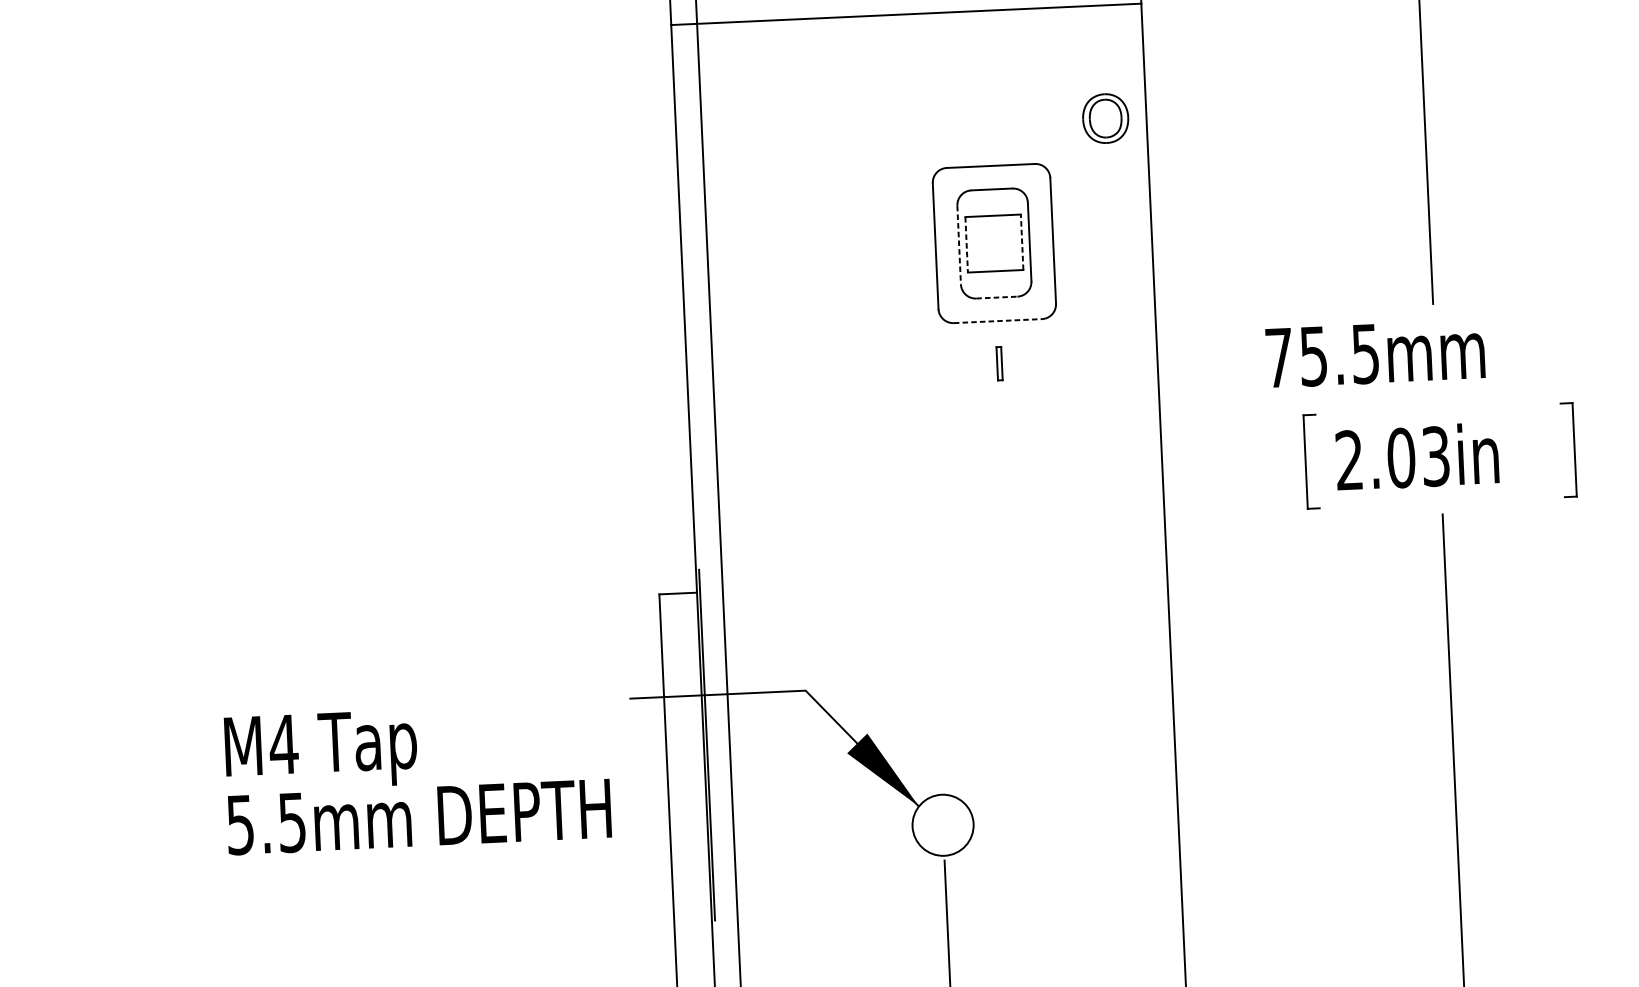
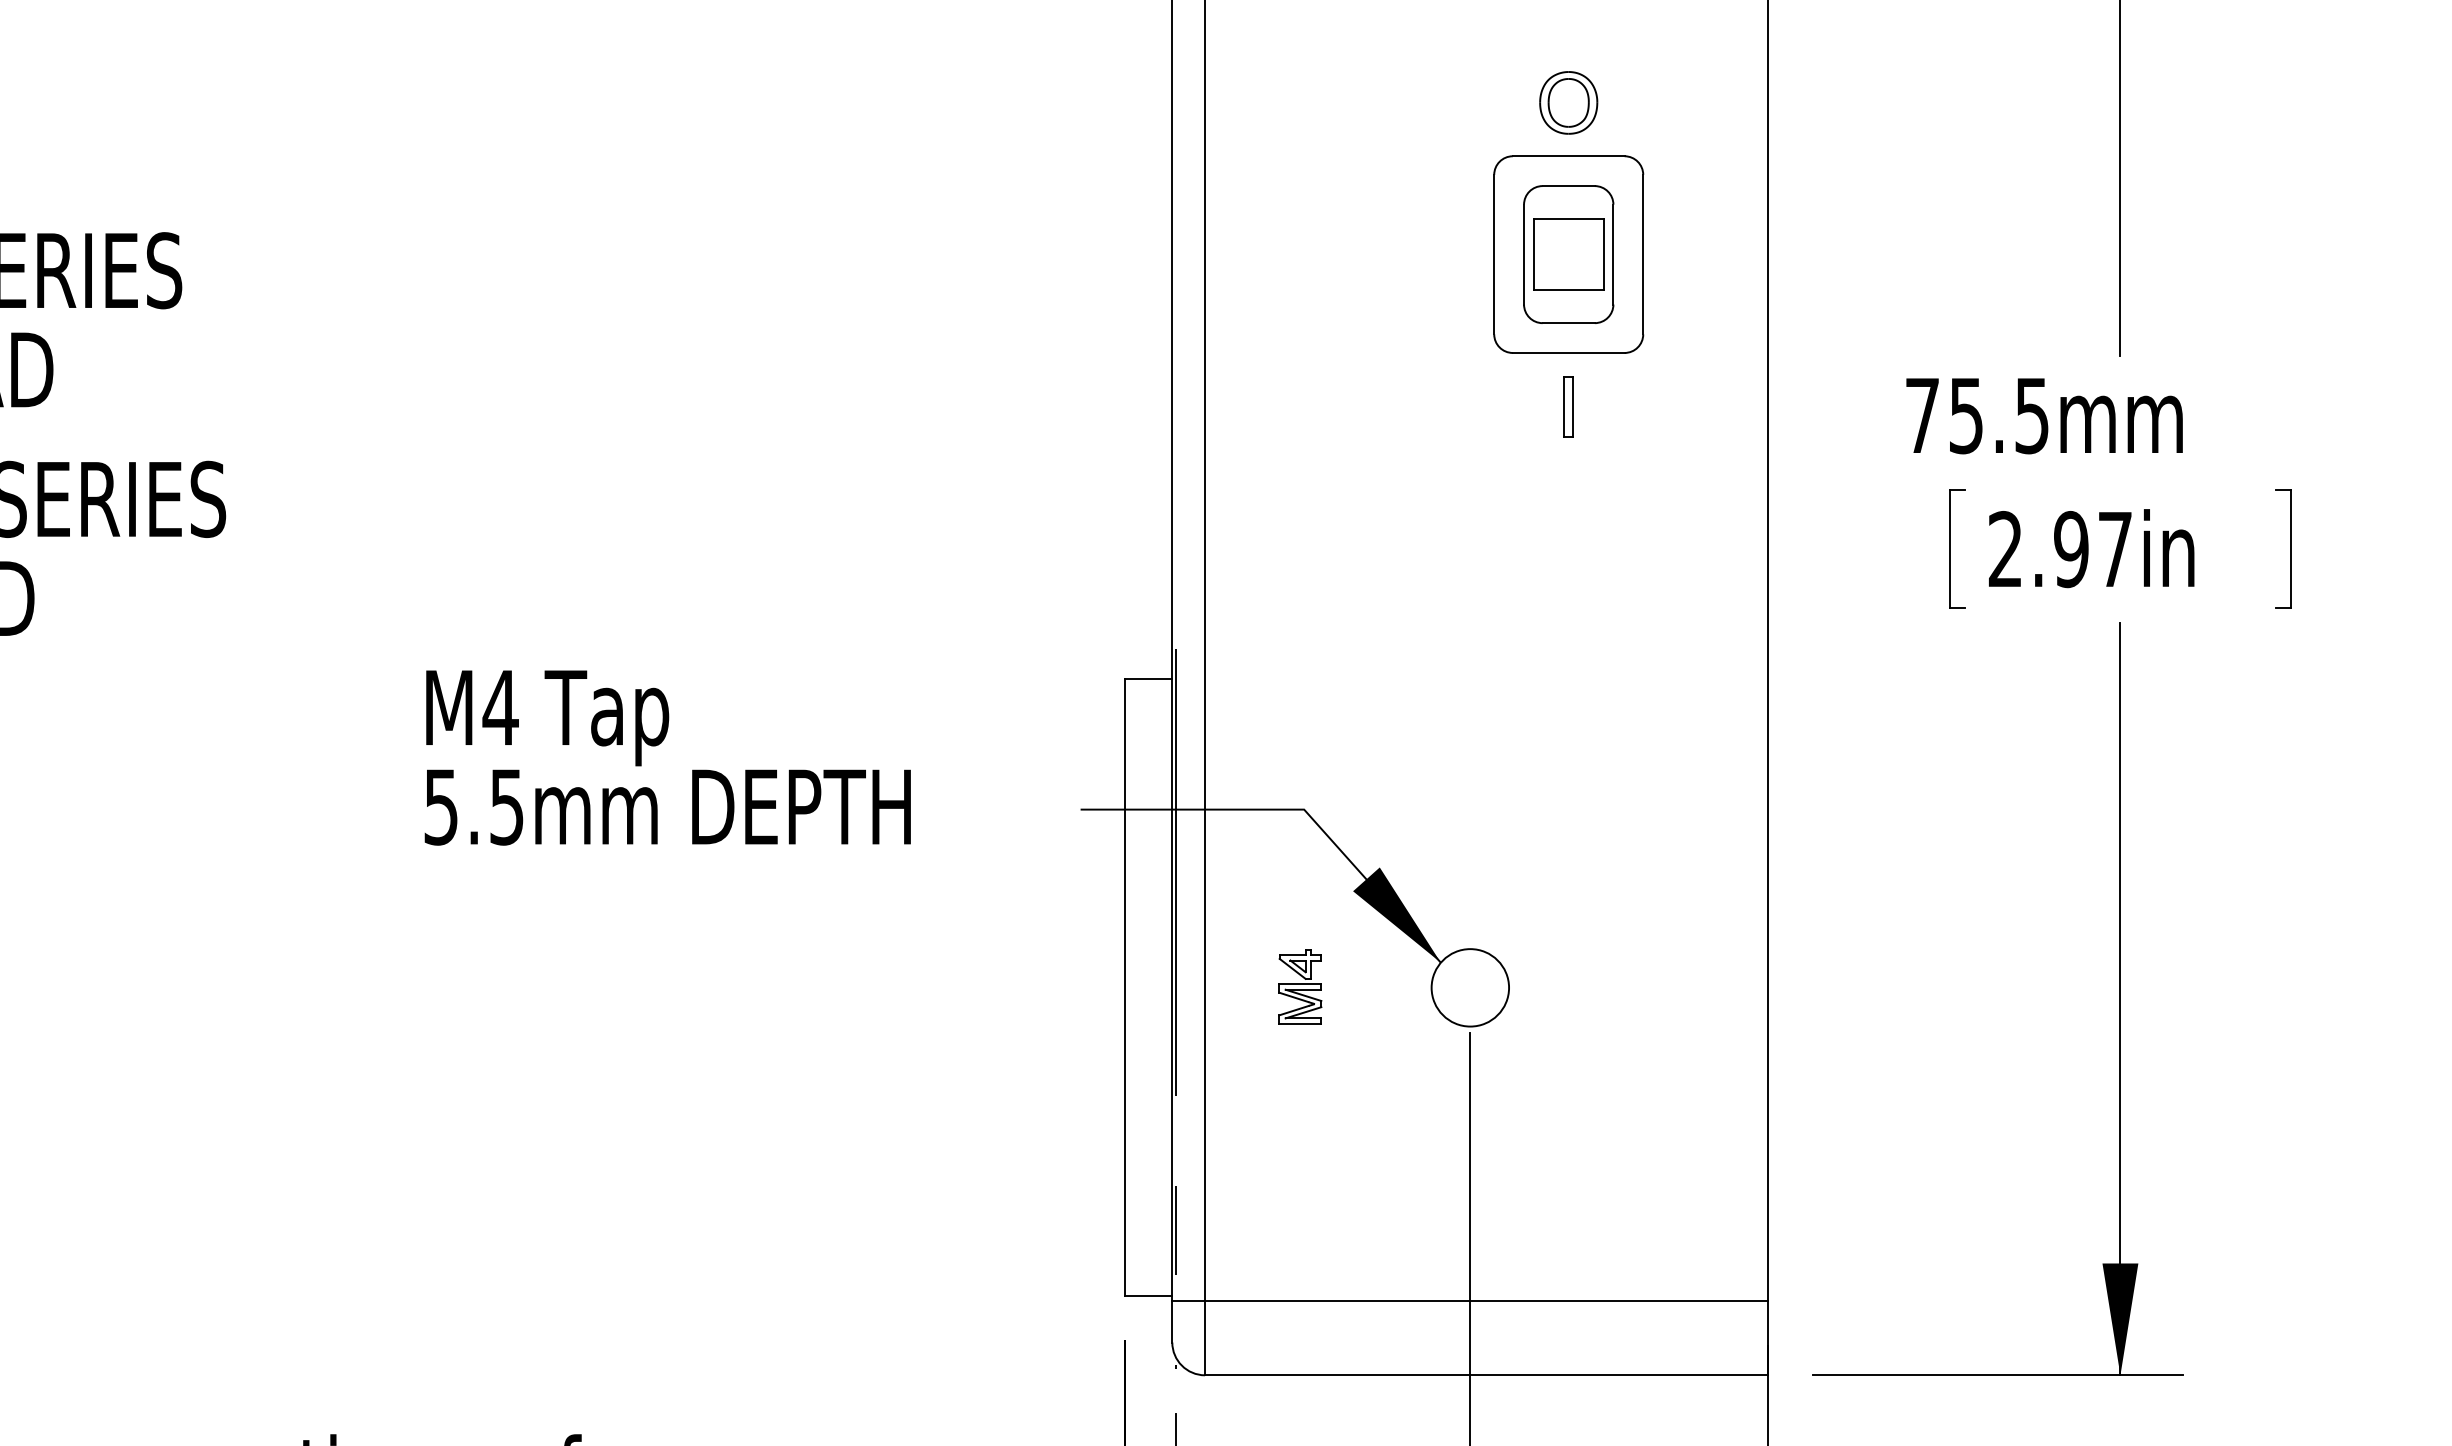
part: (1105, 118) -> (1568, 102), moved
line: (1021, 242) -> (1603, 254), dashed -> solid
line: (959, 245) -> (1524, 254), dashed -> solid
line: (966, 245) -> (1533, 255), dashed -> solid
line: (997, 297) -> (1569, 323), dashed -> solid
line: (997, 320) -> (1568, 352), dashed -> solid
part: (999, 363) -> (1568, 406), size x1.43
text: (1418, 457) -> (2092, 549), 2.03in -> 2.97in
text: (417, 777) -> (667, 757), moved
part: (809, 830) -> (1300, 986), added

